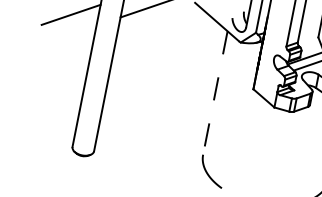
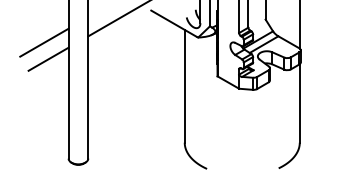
line: (72, 33) -> (48, 58), added
line: (215, 93) -> (184, 86), dashed -> solid

